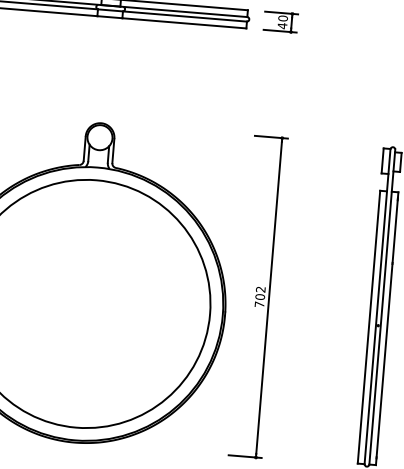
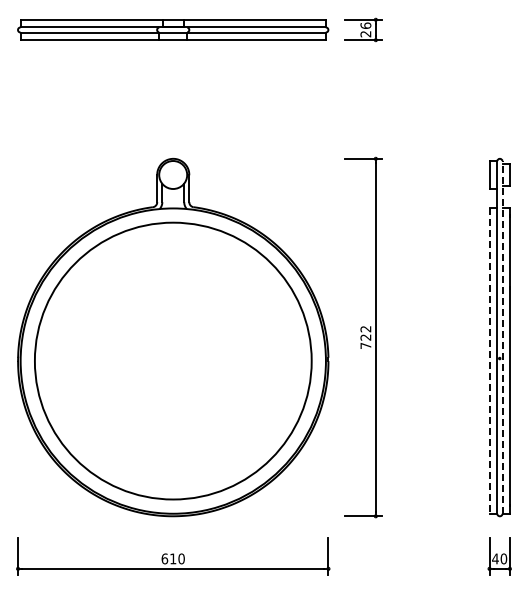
text: (282, 21) -> (365, 29), 40 -> 26
text: (259, 297) -> (365, 337), 702 -> 722
line: (382, 306) -> (502, 336), solid -> dashed
line: (368, 327) -> (489, 361), solid -> dashed

